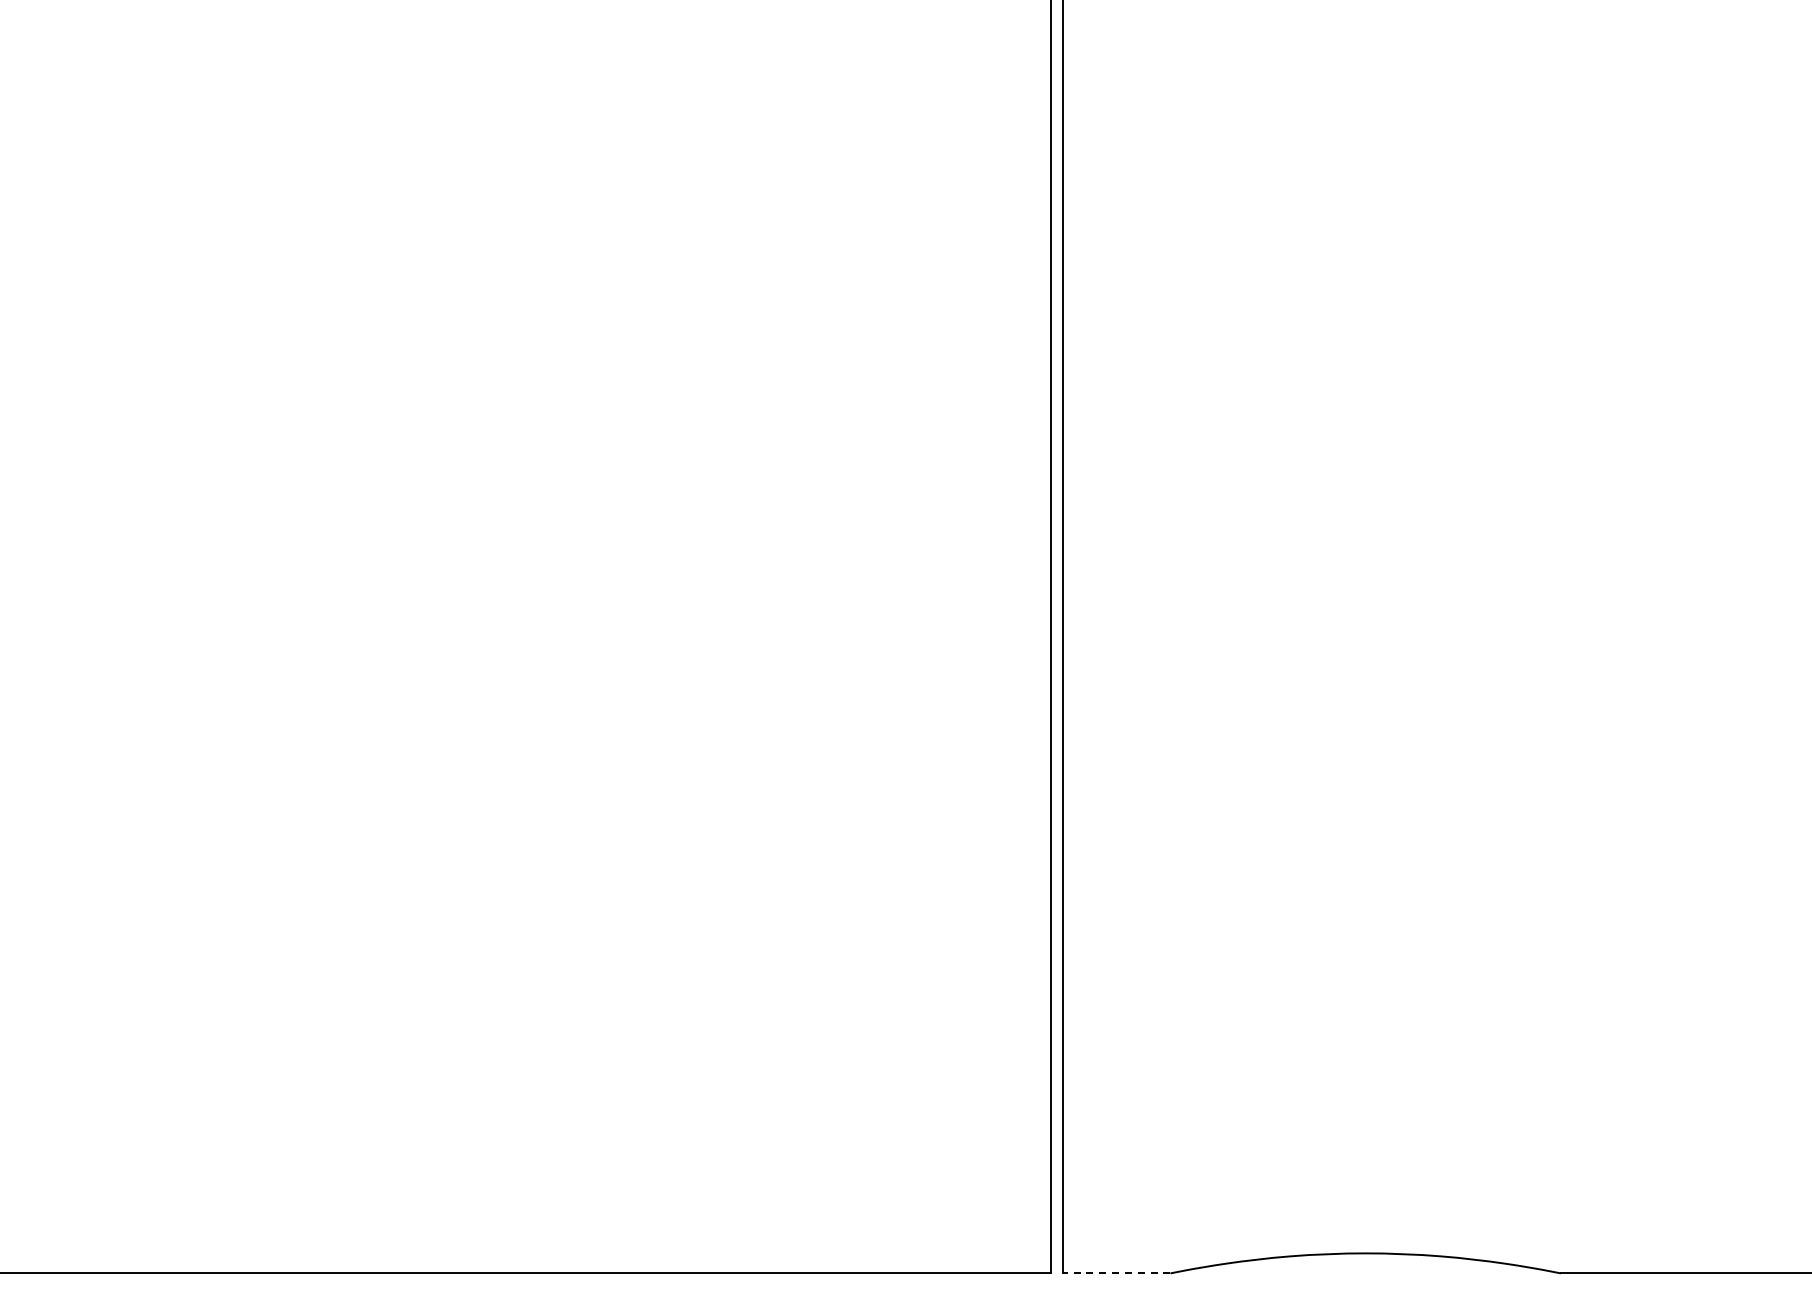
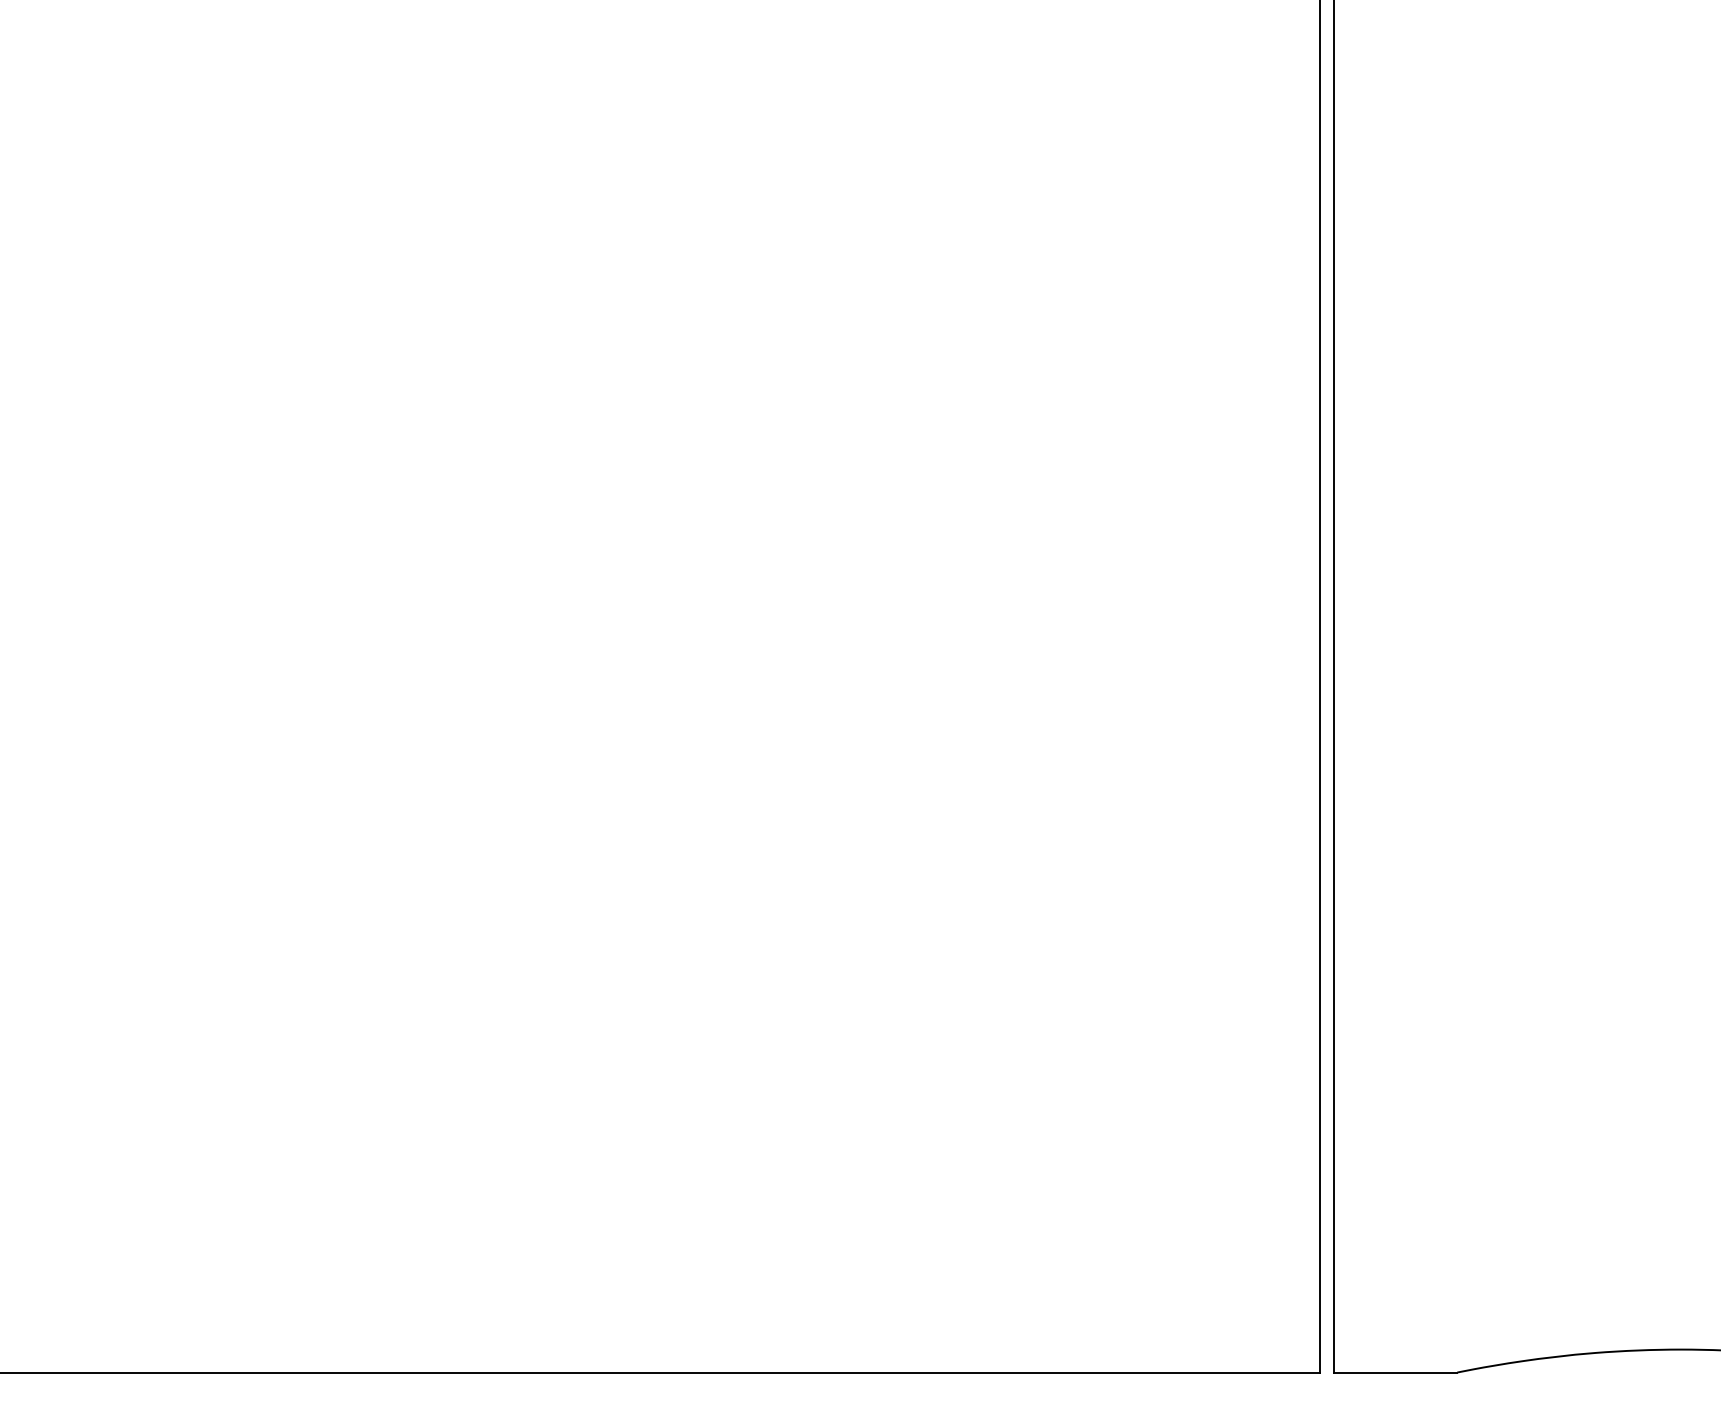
line: (1116, 1273) -> (1395, 1372), dashed -> solid

